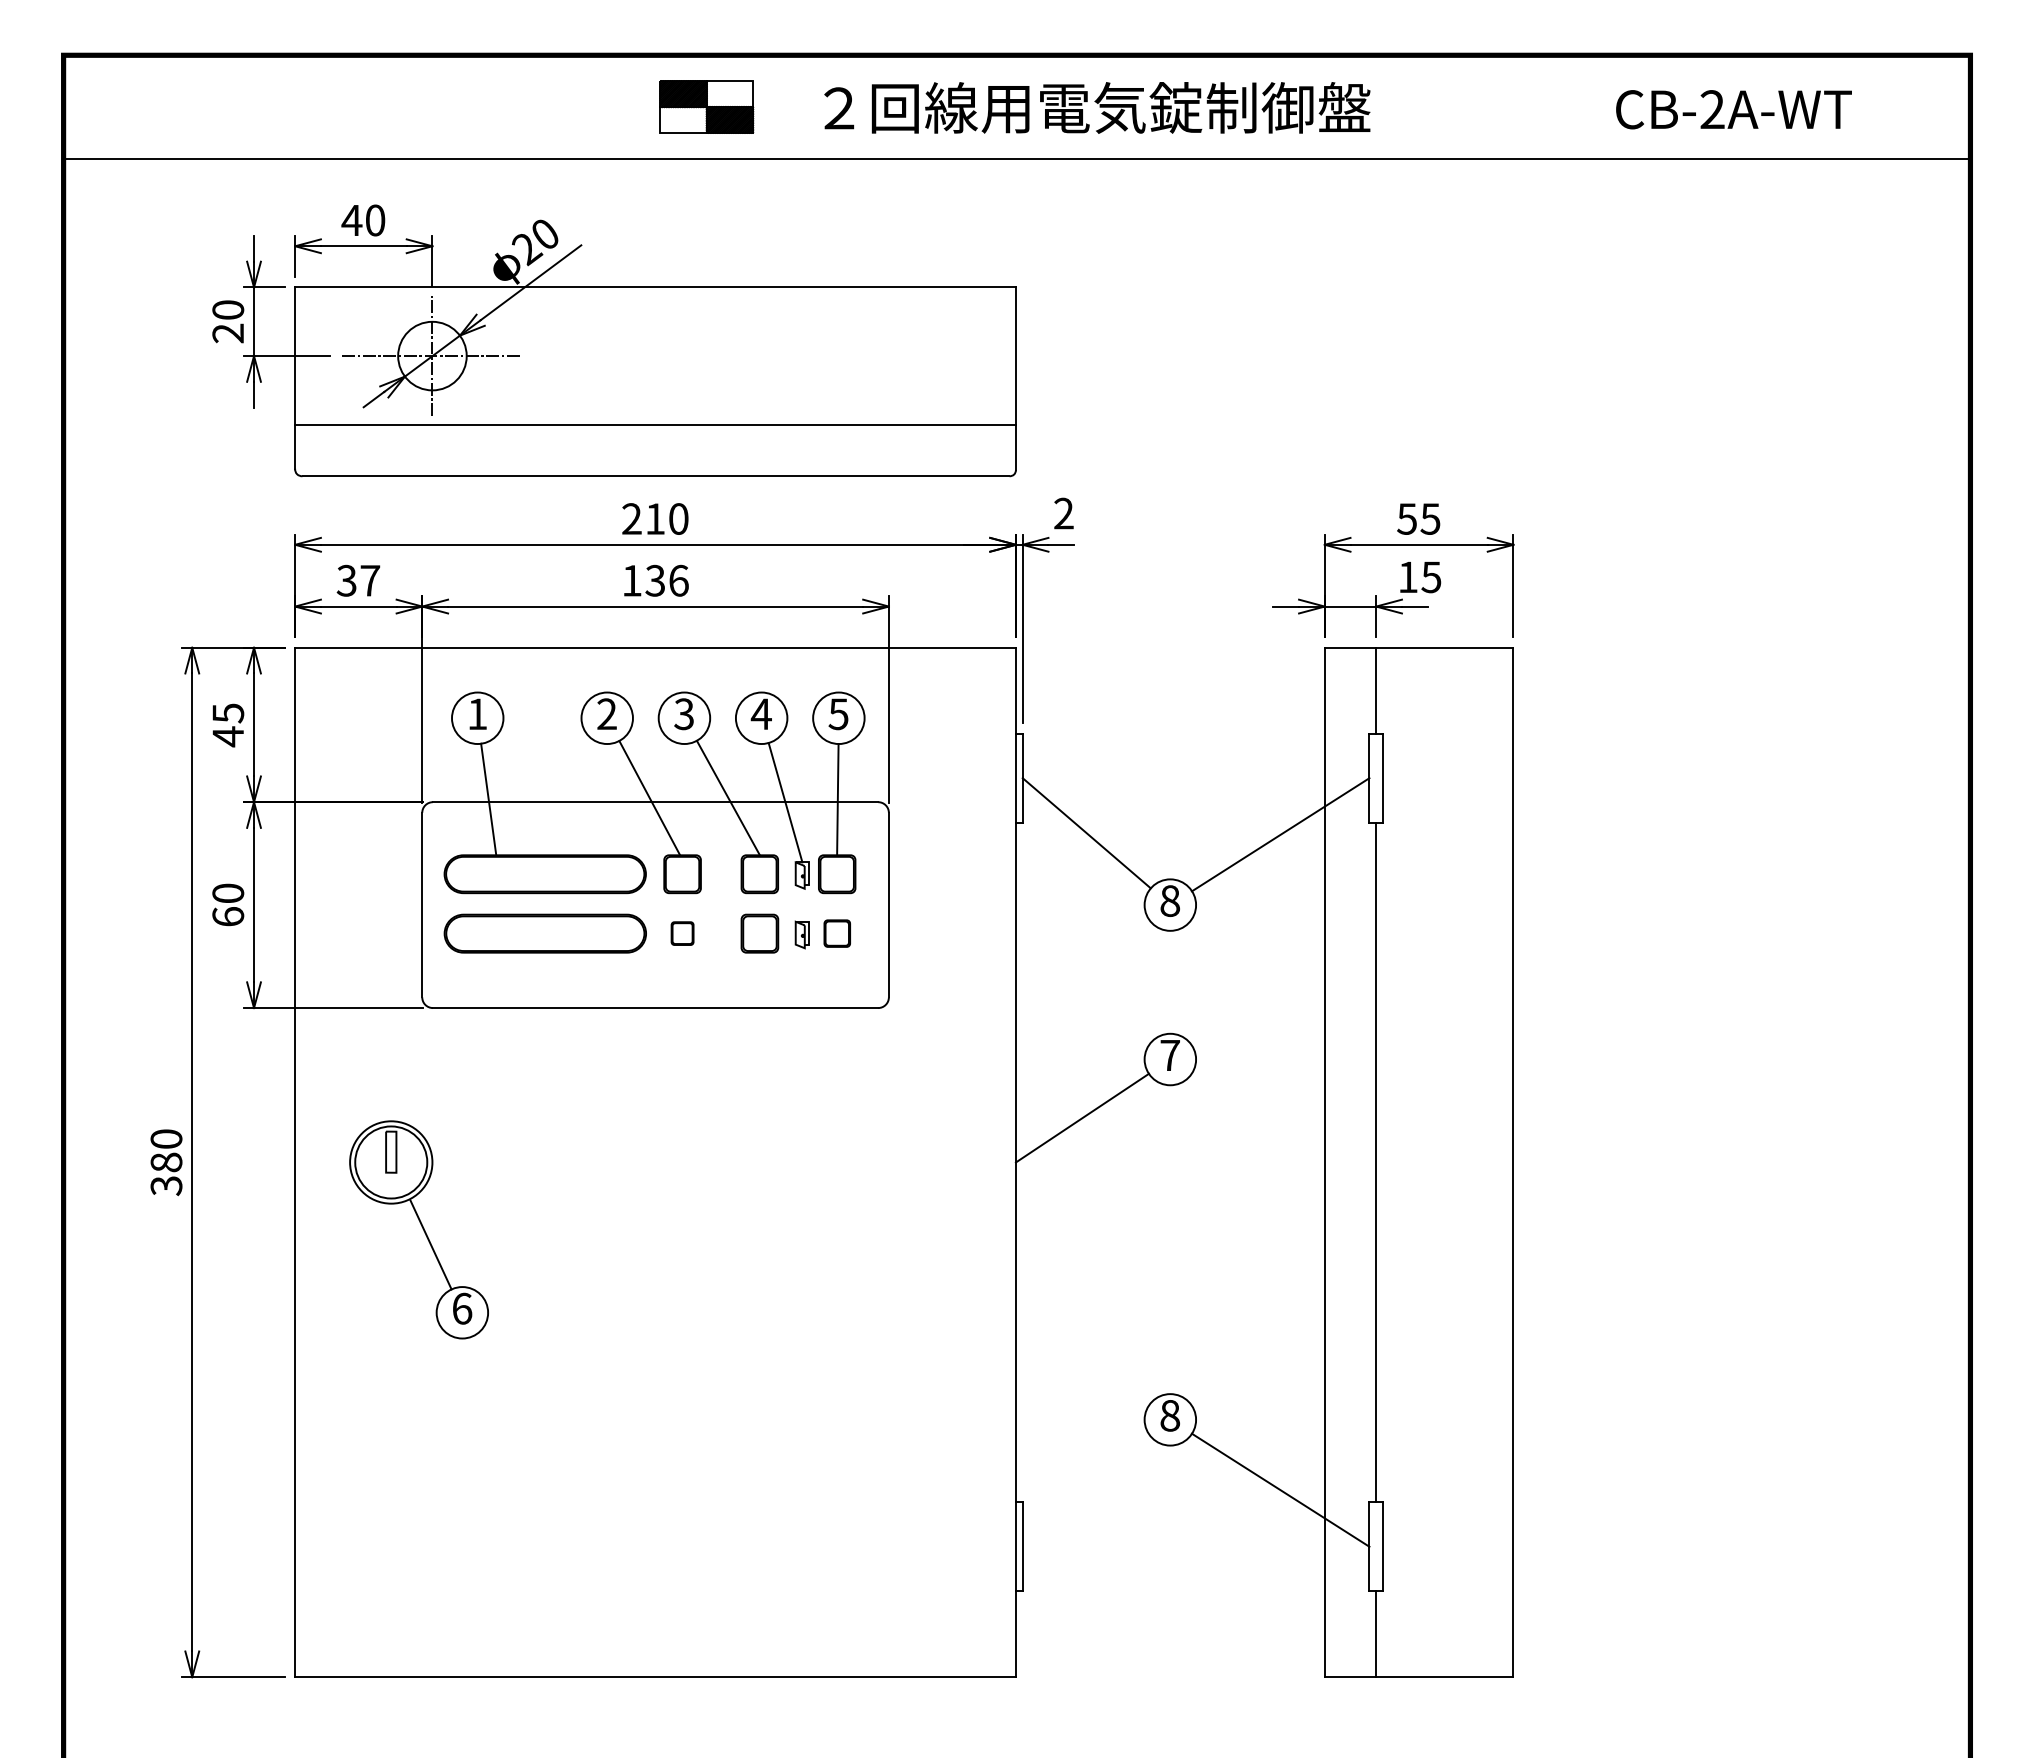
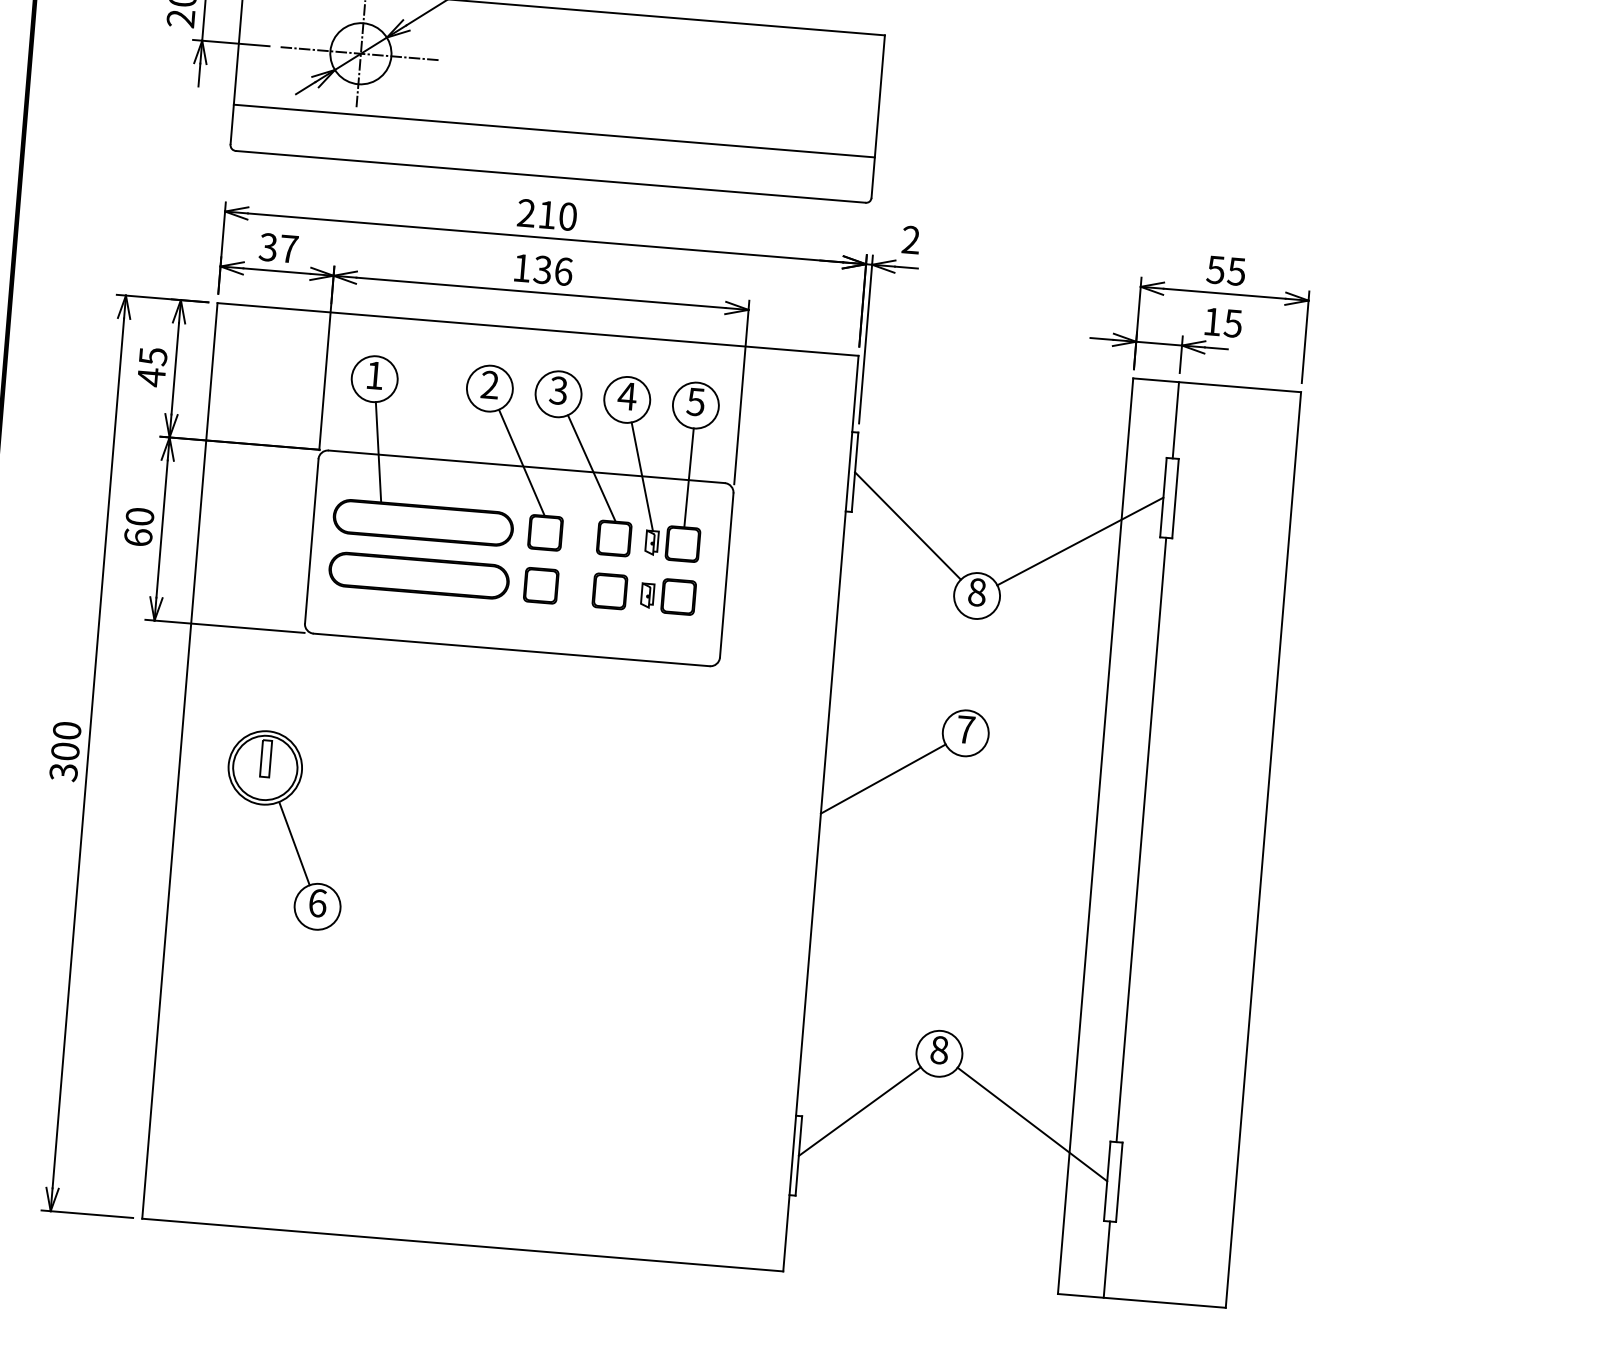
part: (682, 933) -> (541, 585), size x1.67
part: (837, 933) -> (678, 596), size x1.43
text: (166, 1162) -> (65, 751), 380 -> 300
line: (1086, 1491) -> (859, 1111), added

